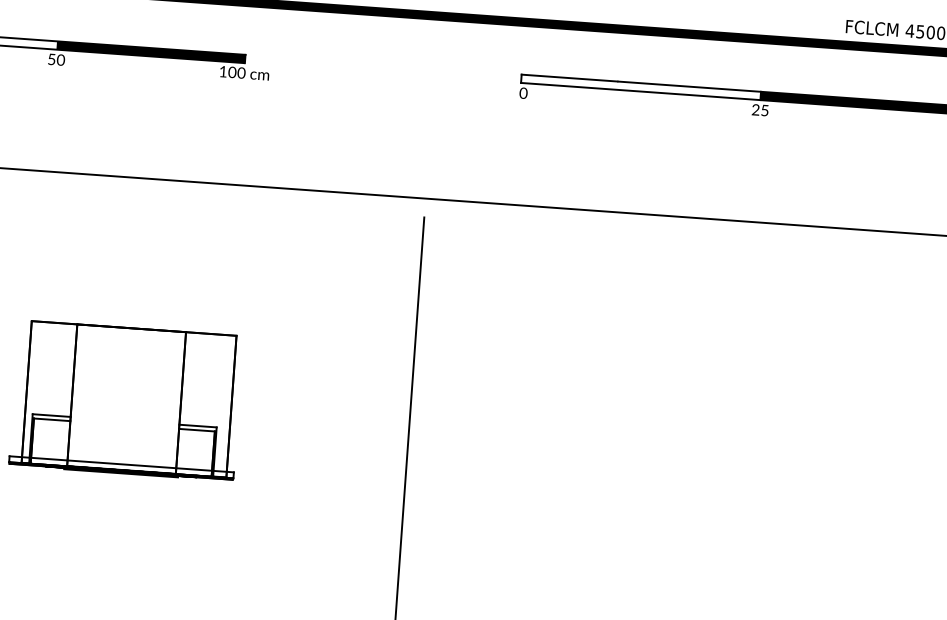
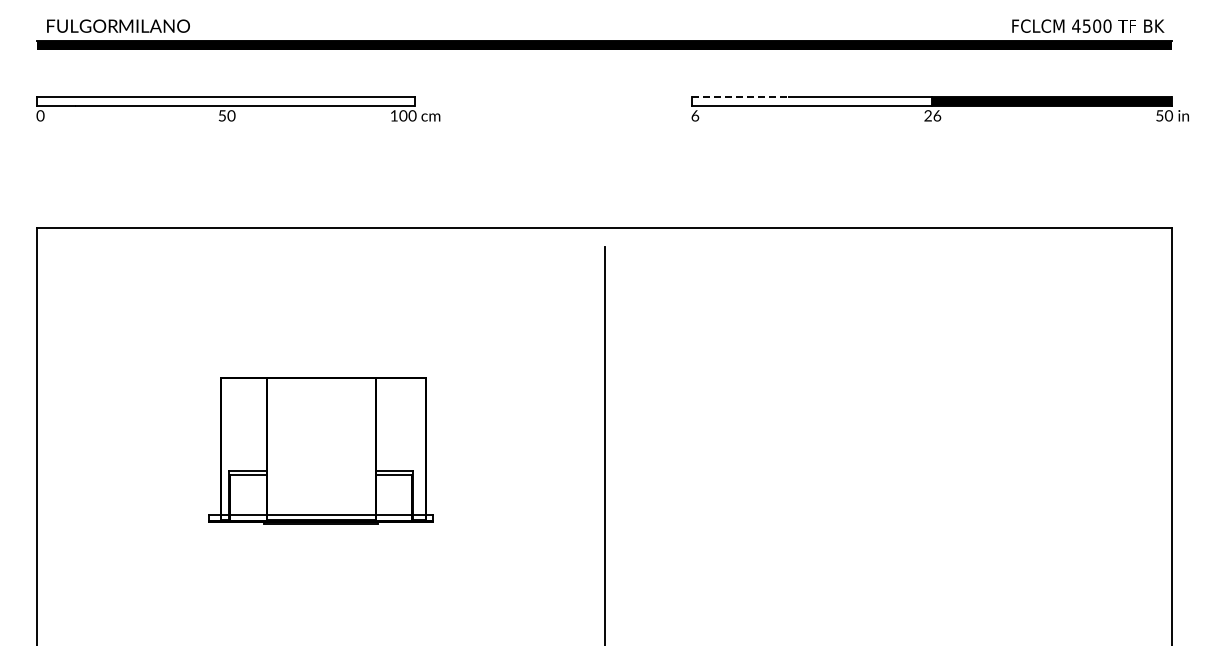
fill: (150, 52) -> (320, 101), removed
line: (569, 78) -> (740, 97), solid -> dashed
text: (523, 92) -> (695, 115), 0 -> 6
text: (765, 110) -> (937, 115), 25 -> 26

